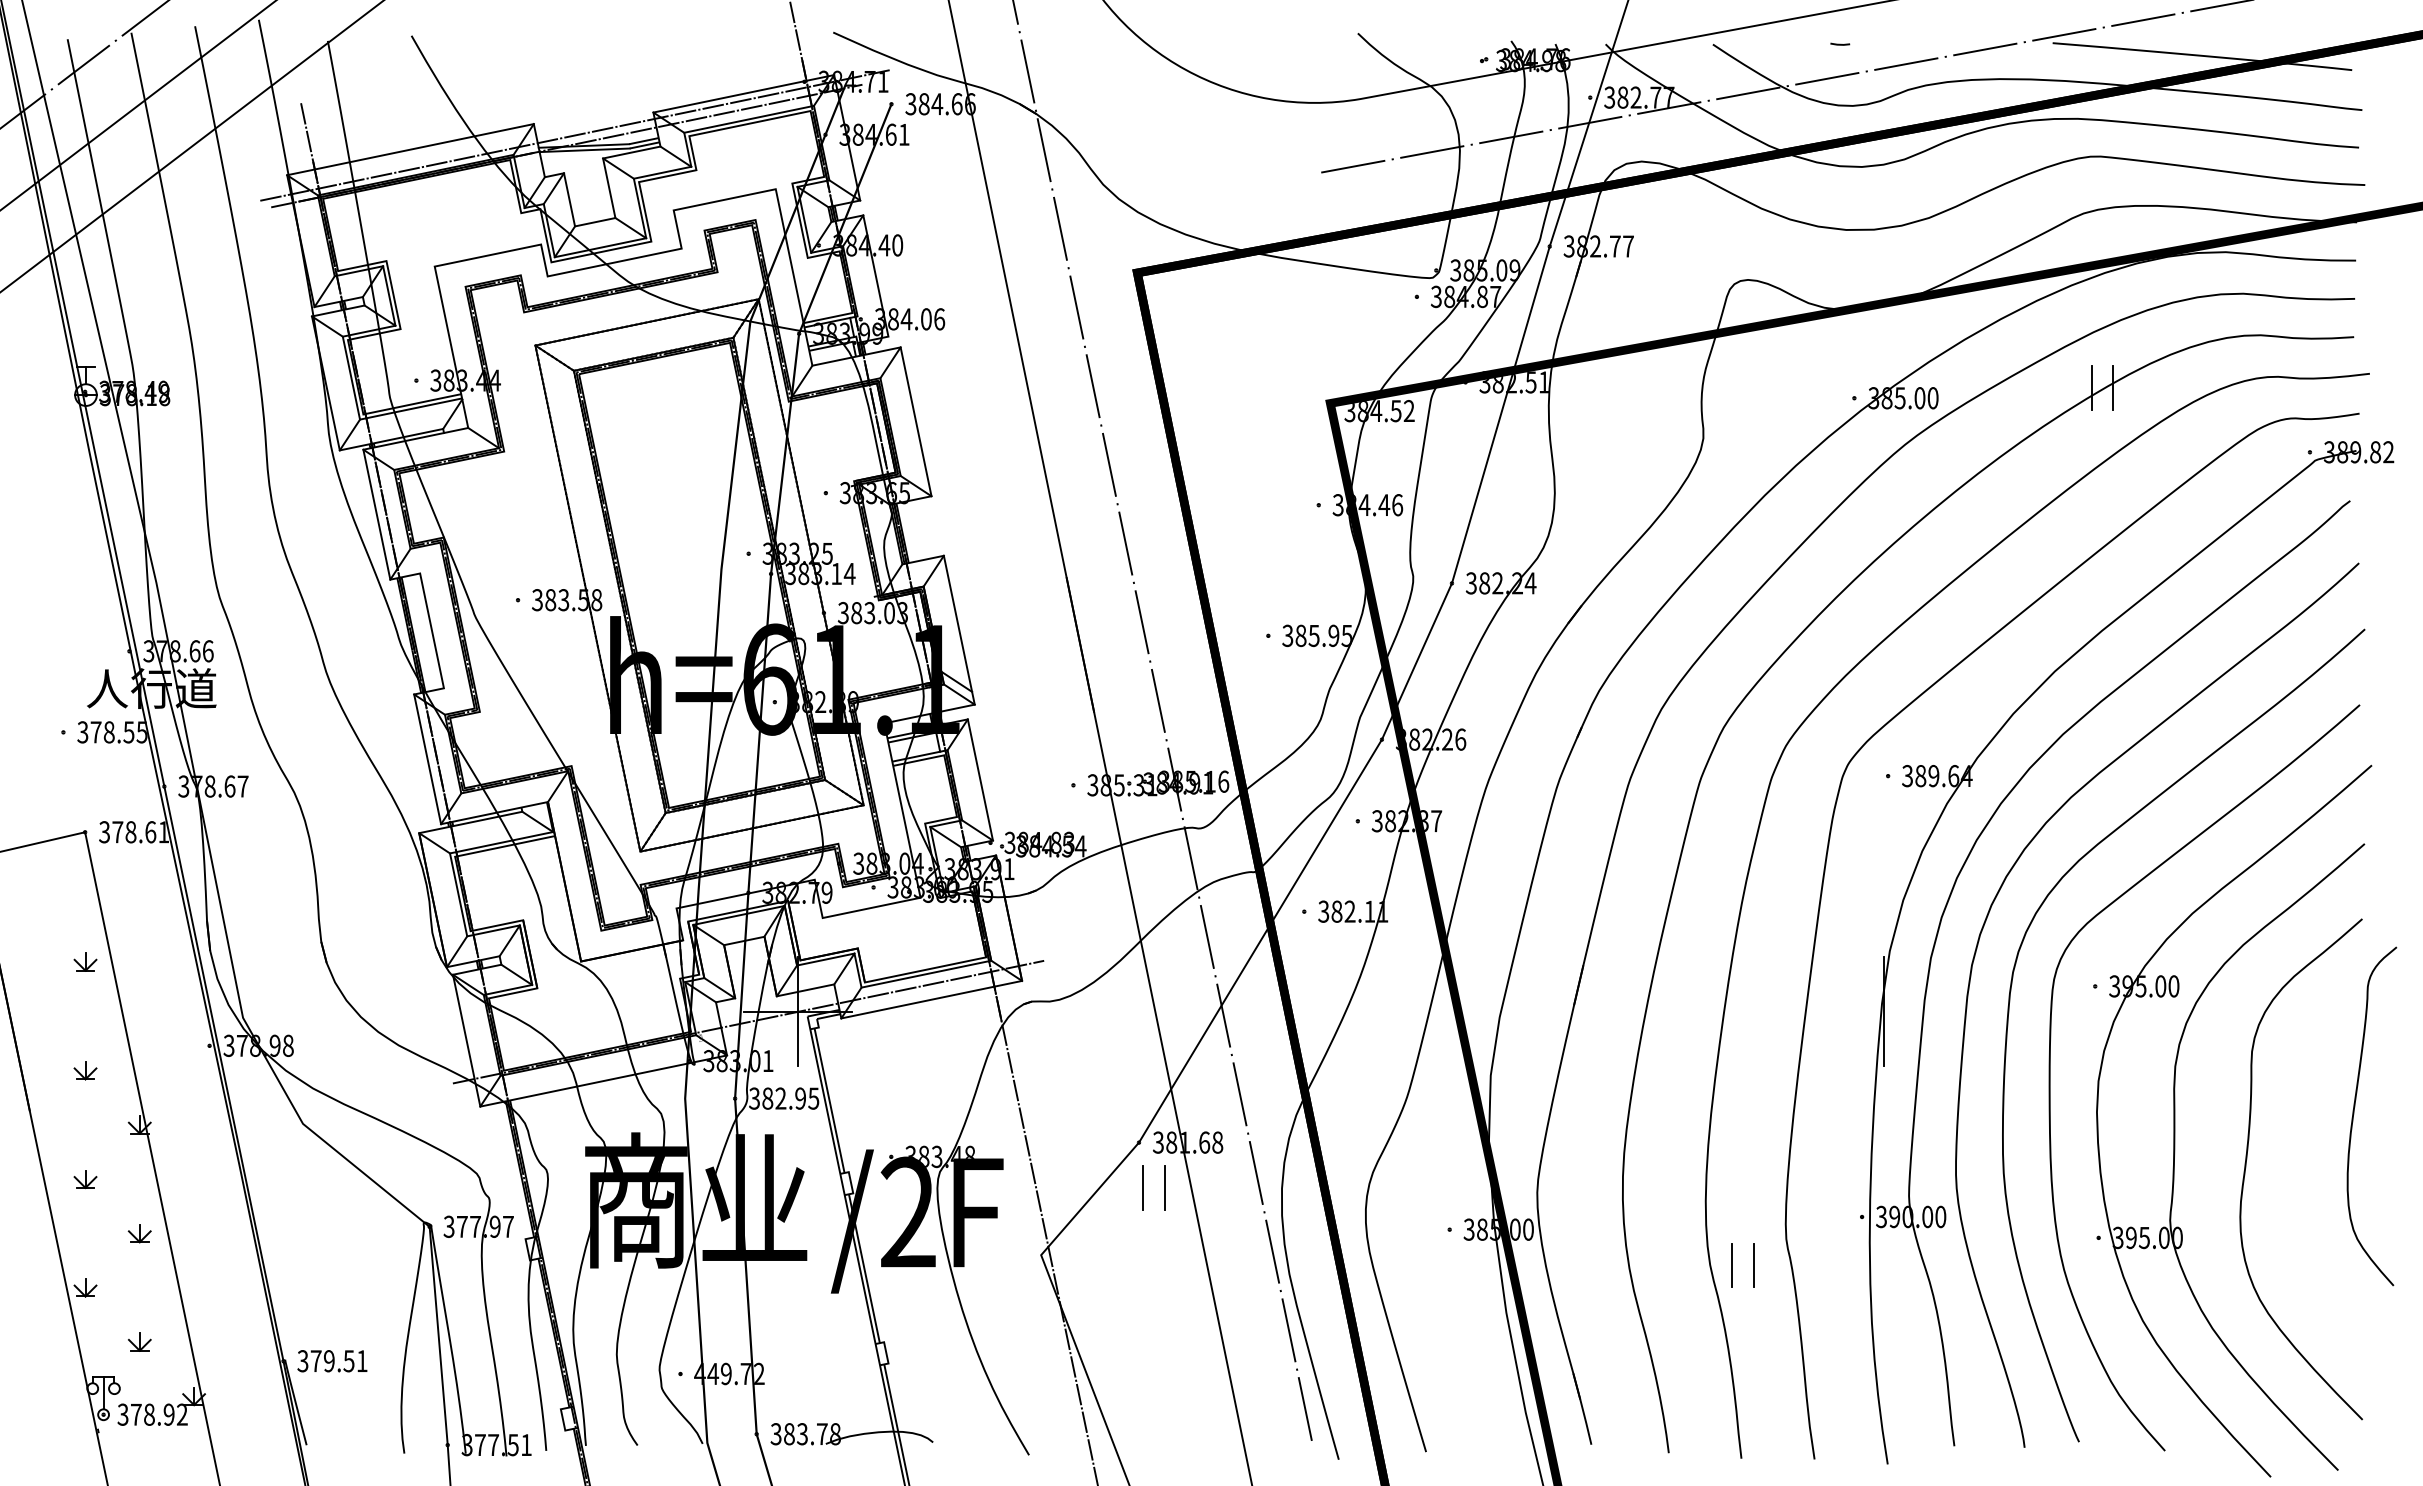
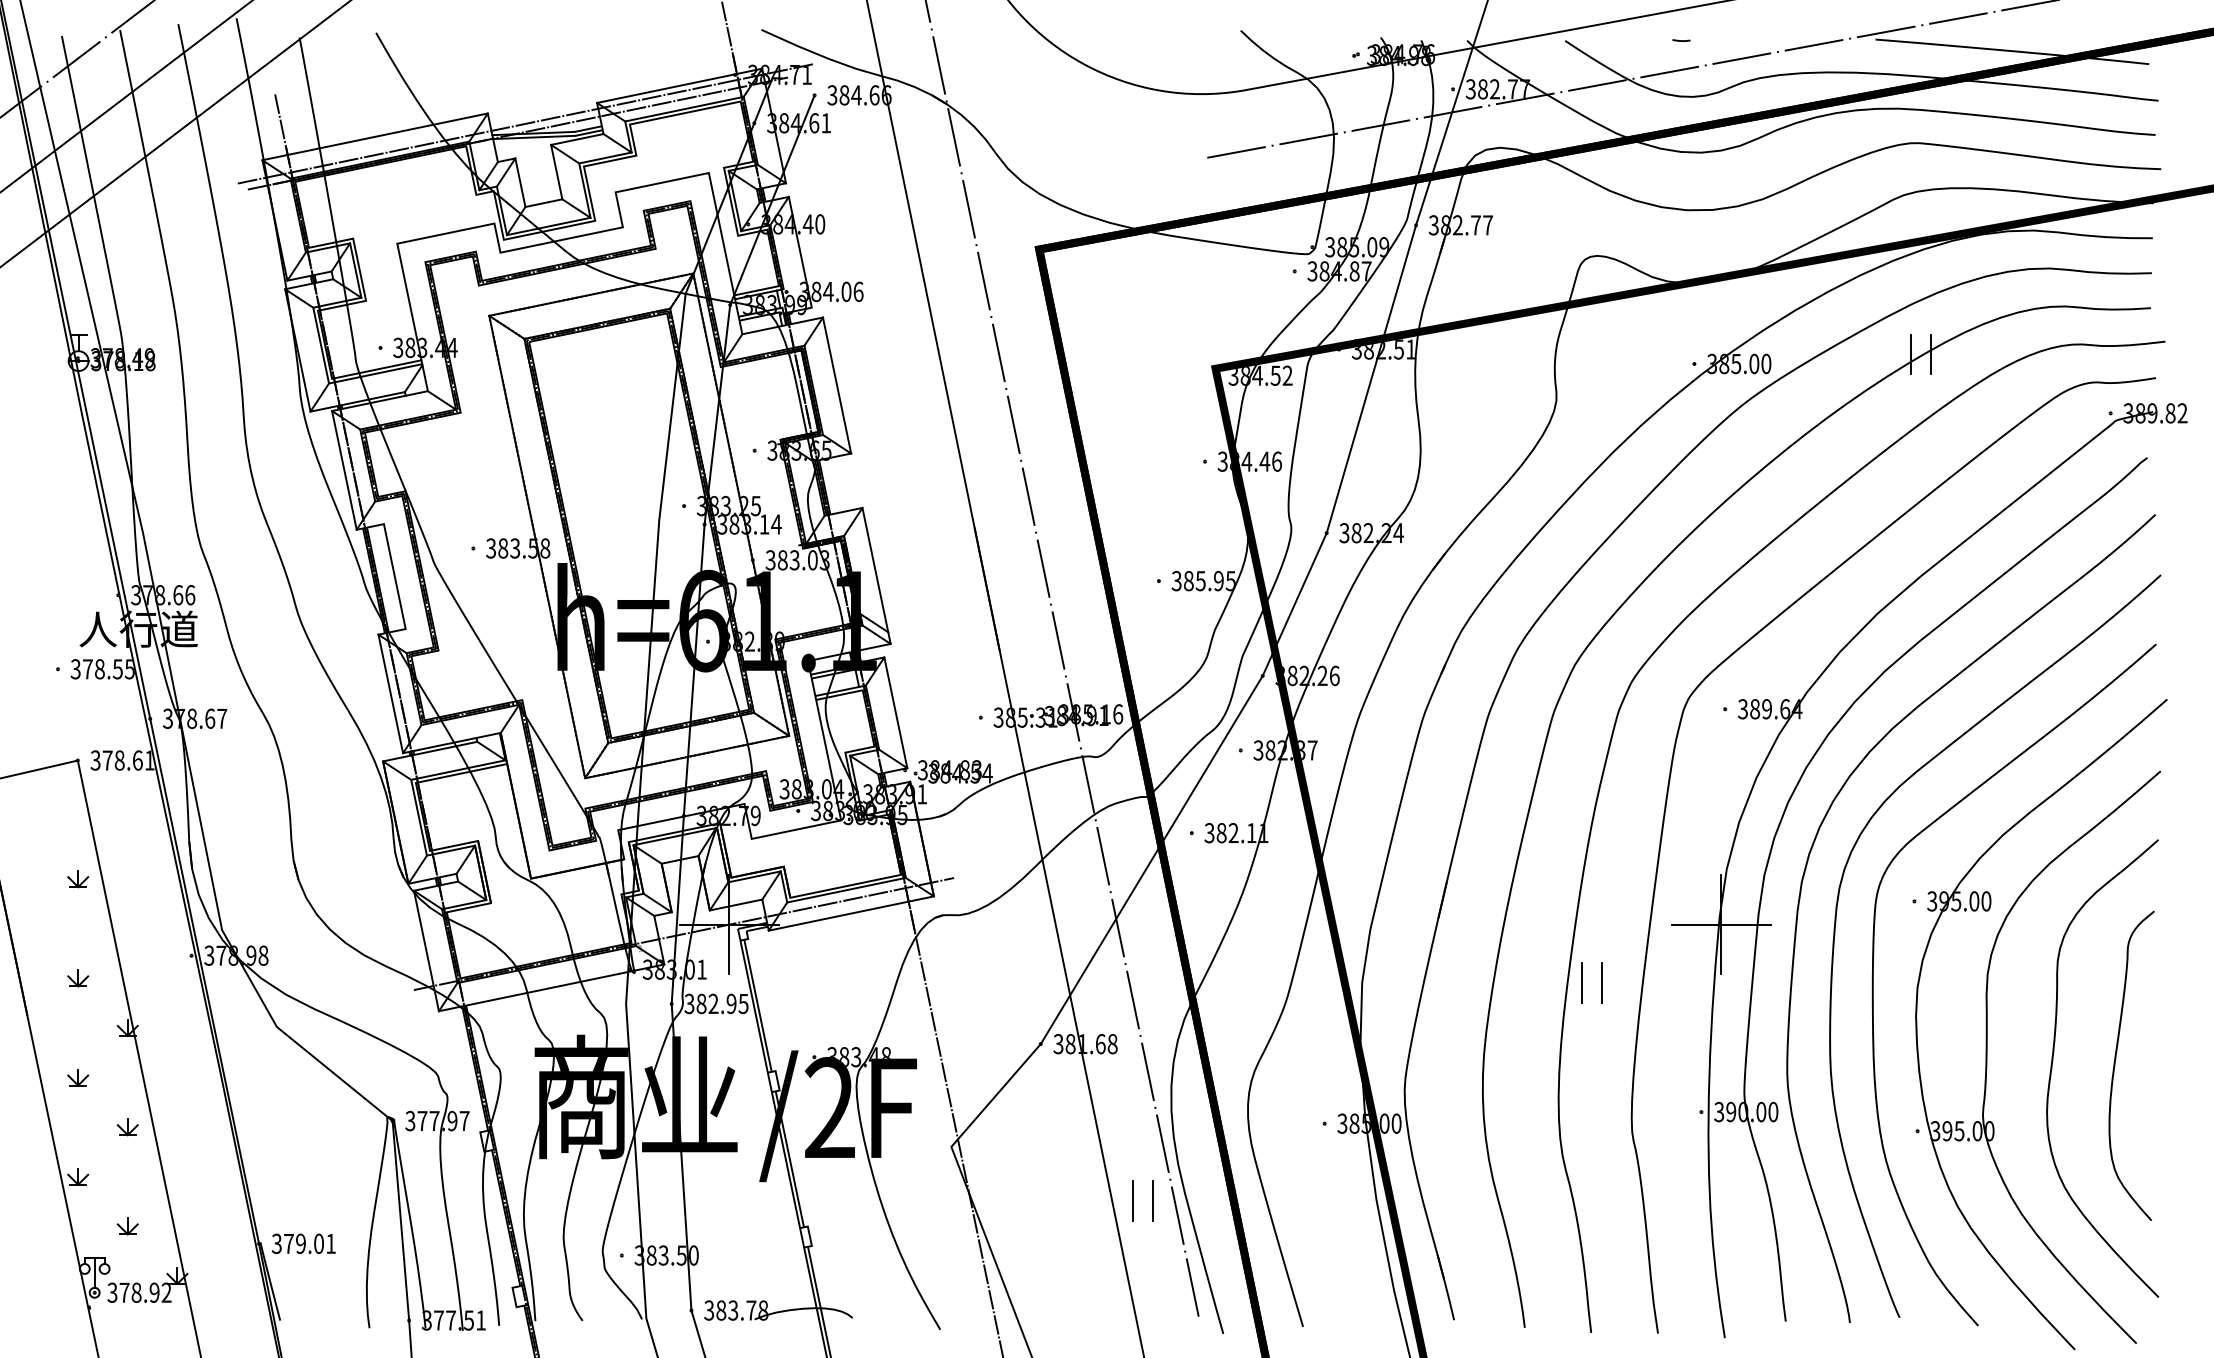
line: (1883, 1011) -> (1721, 924), added
curve: (2354, 1114) -> (2115, 1064), moved
part: (1143, 1187) -> (1133, 1200), moved
part: (1732, 1265) -> (1583, 982), moved
text: (348, 1361) -> (318, 1244), 379.51 -> 379.01
text: (729, 1373) -> (666, 1255), 449.72 -> 383.50

